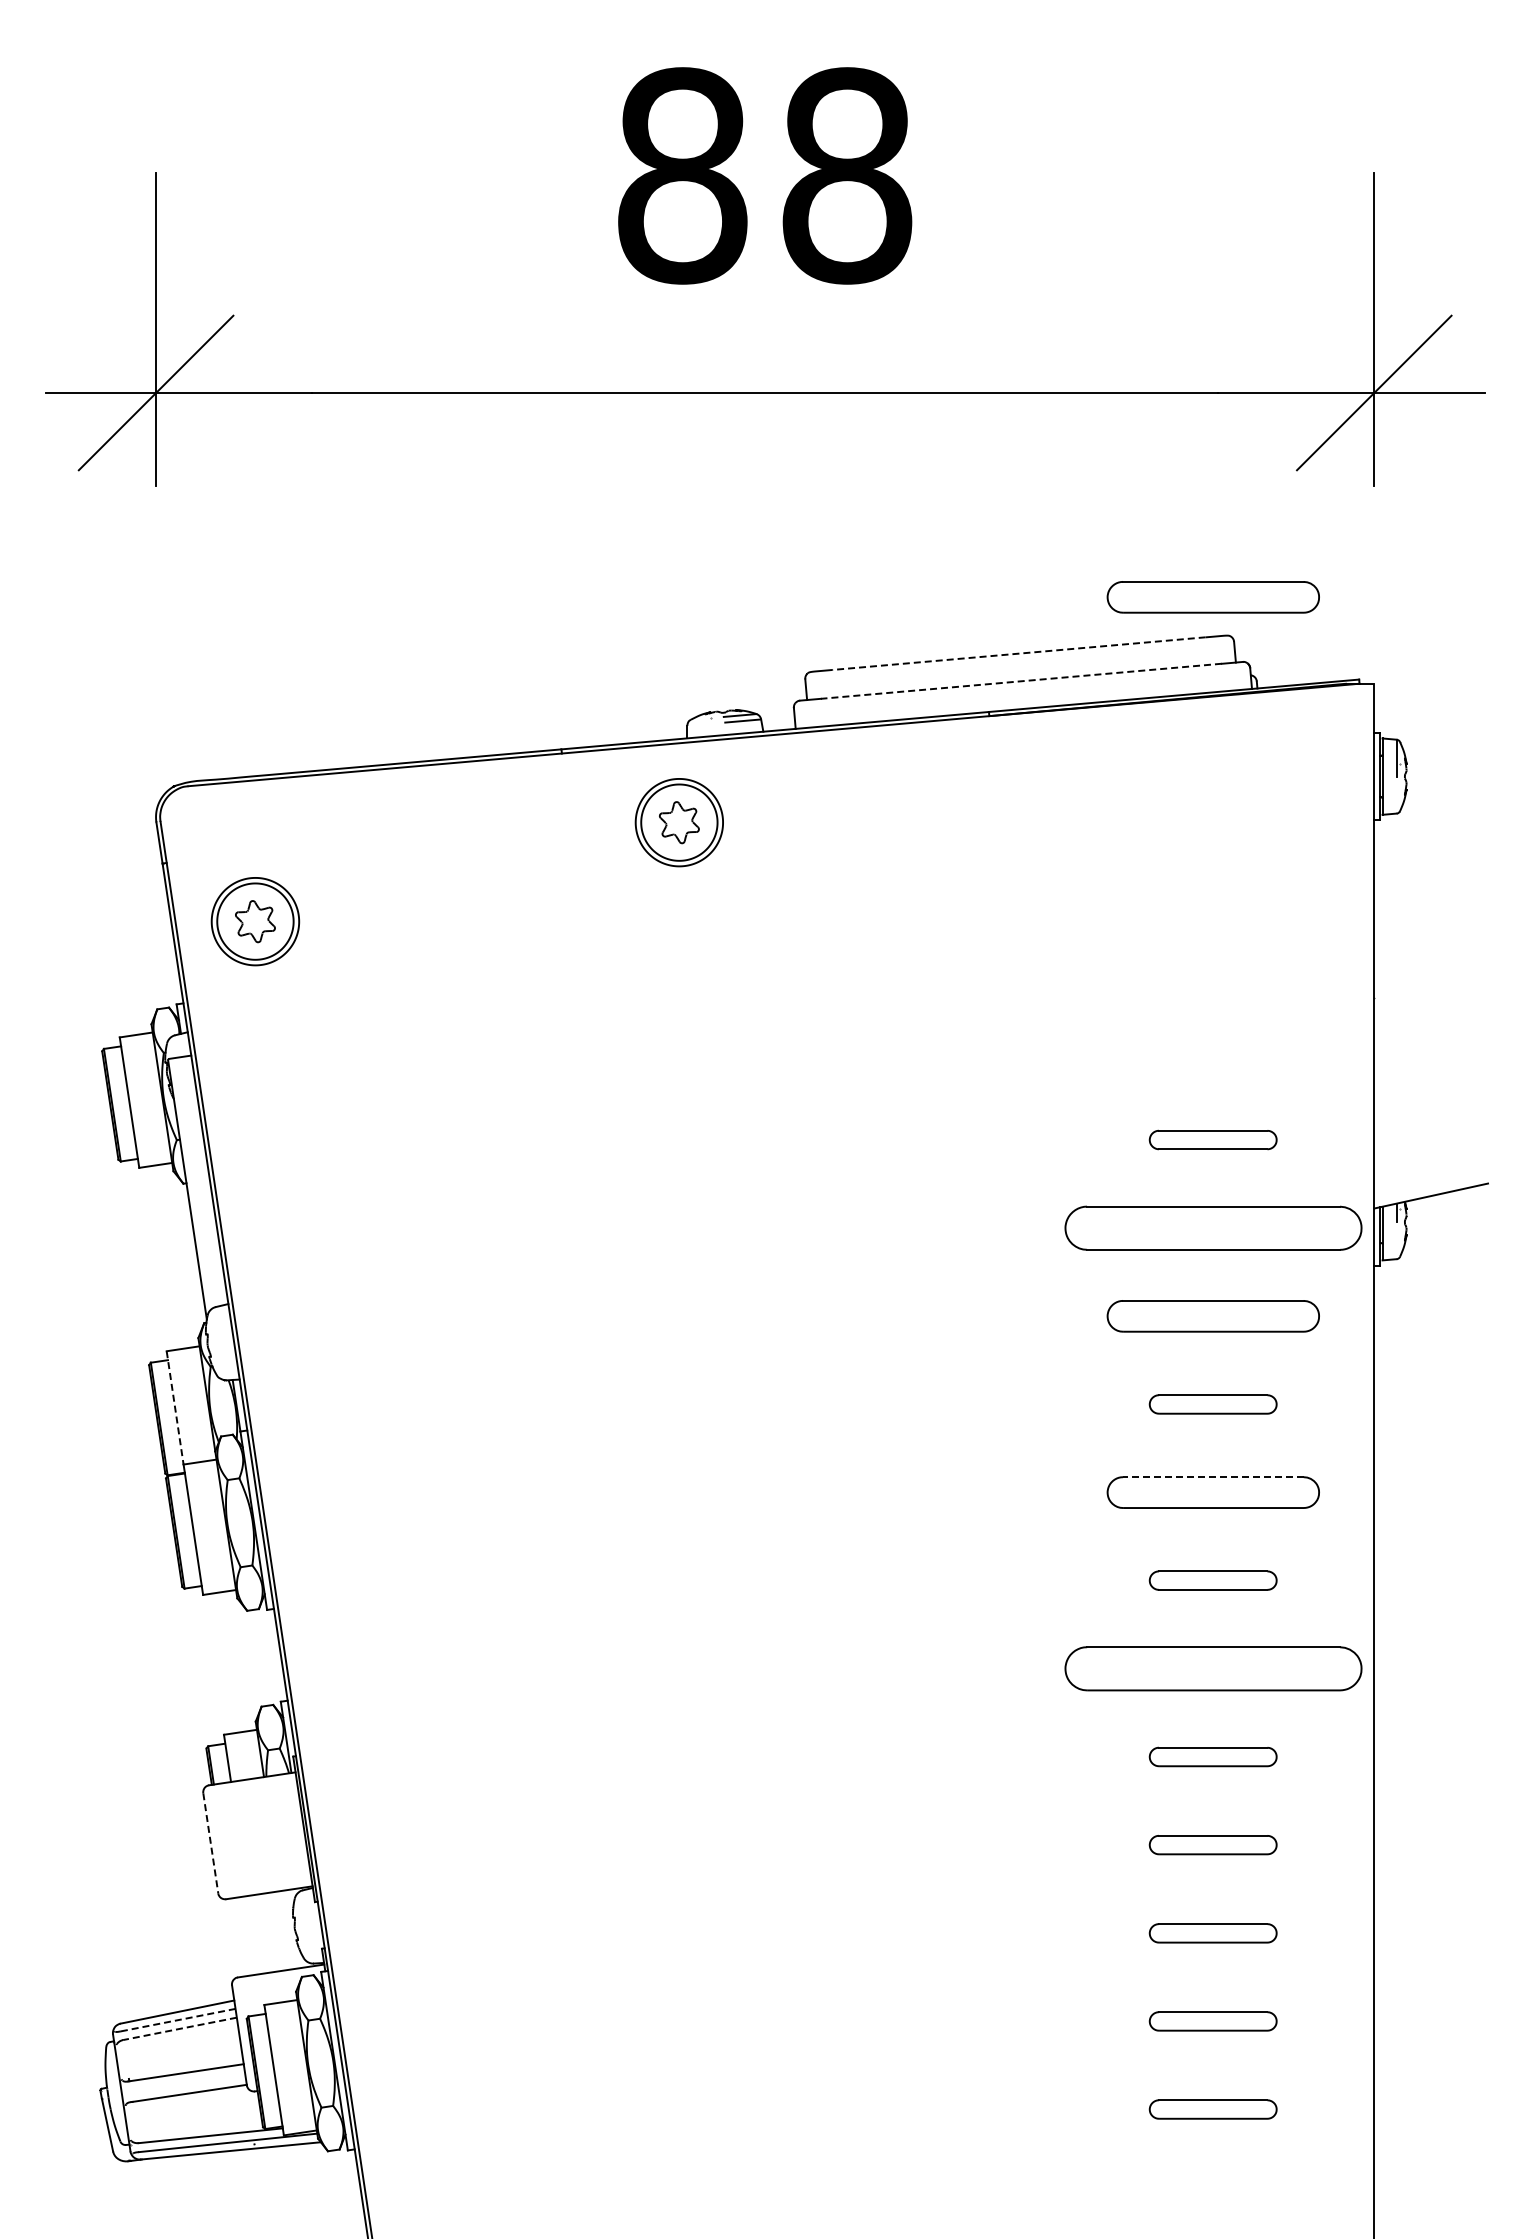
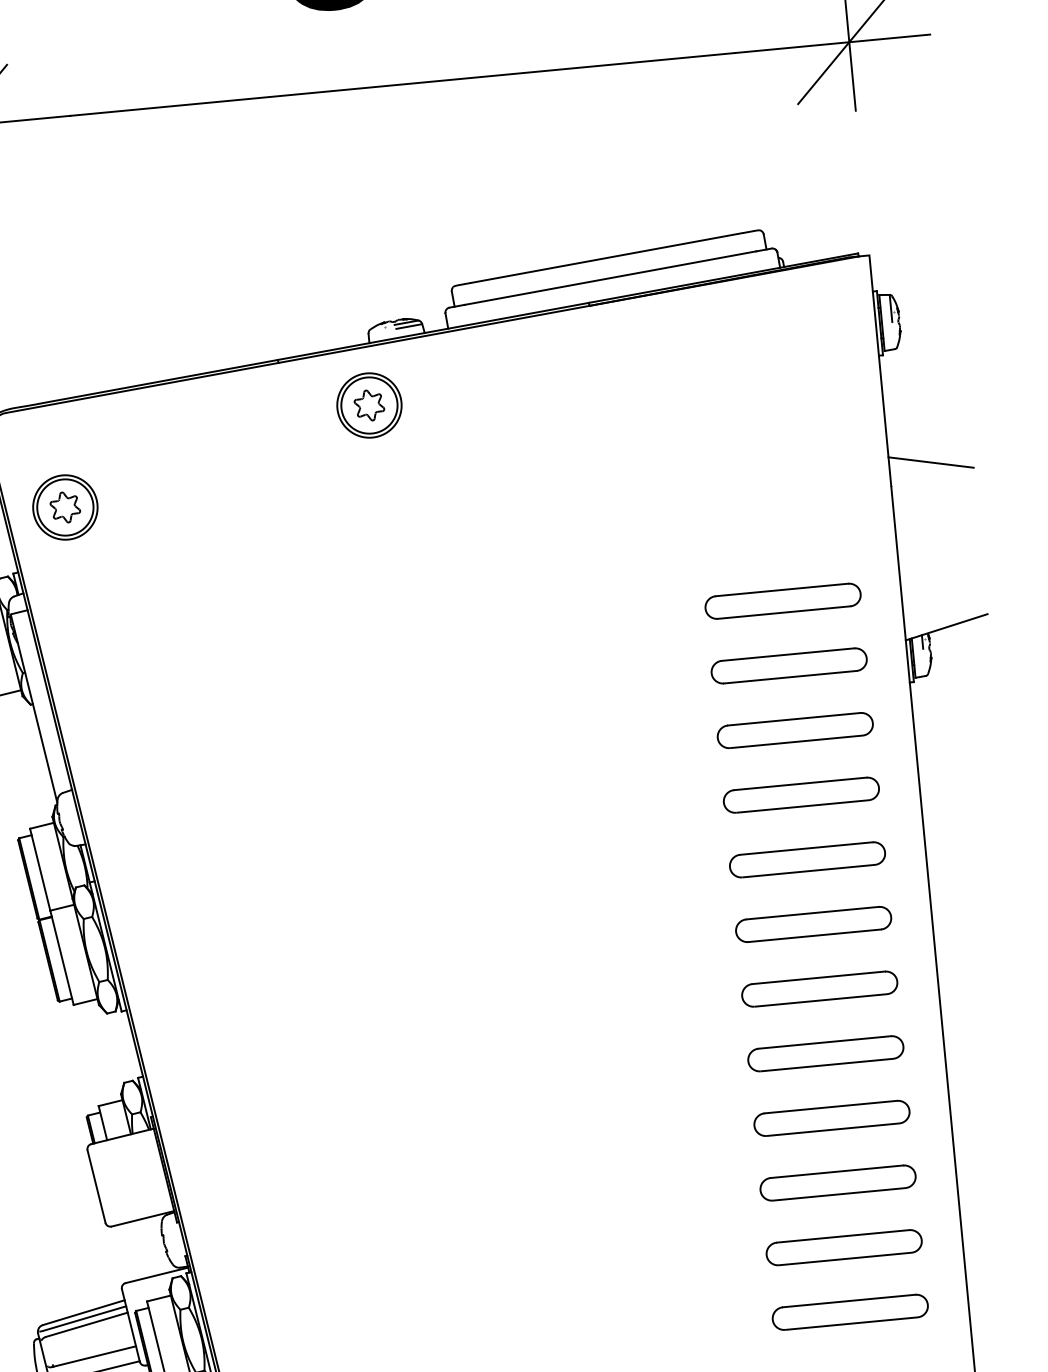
part: (1212, 597) -> (744, 203), removed
line: (1018, 653) -> (606, 257), dashed -> solid
line: (1020, 681) -> (609, 278), dashed -> solid
line: (1431, 970) -> (931, 461), added
part: (1212, 1139) -> (782, 600), size x1.67
part: (1212, 1227) -> (788, 665), size x0.71
part: (1212, 1404) -> (800, 795), size x1.67
line: (175, 1408) -> (40, 870), dashed -> solid
line: (1212, 1477) -> (805, 848), dashed -> solid
part: (1212, 1580) -> (812, 924), size x1.67
part: (1212, 1668) -> (819, 988), size x0.71
part: (1212, 1756) -> (825, 1053), size x1.67
line: (210, 1843) -> (96, 1186), dashed -> solid
part: (1212, 1844) -> (831, 1118), size x1.67
part: (1212, 1933) -> (837, 1183), size x1.67
line: (178, 2020) -> (85, 1318), dashed -> solid
part: (1212, 2021) -> (843, 1247), size x1.67
line: (180, 2028) -> (87, 1324), dashed -> solid
part: (1212, 2109) -> (849, 1312), size x1.67

